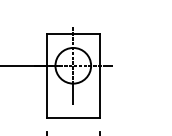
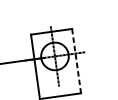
line: (100, 75) -> (76, 60), solid -> dashed

